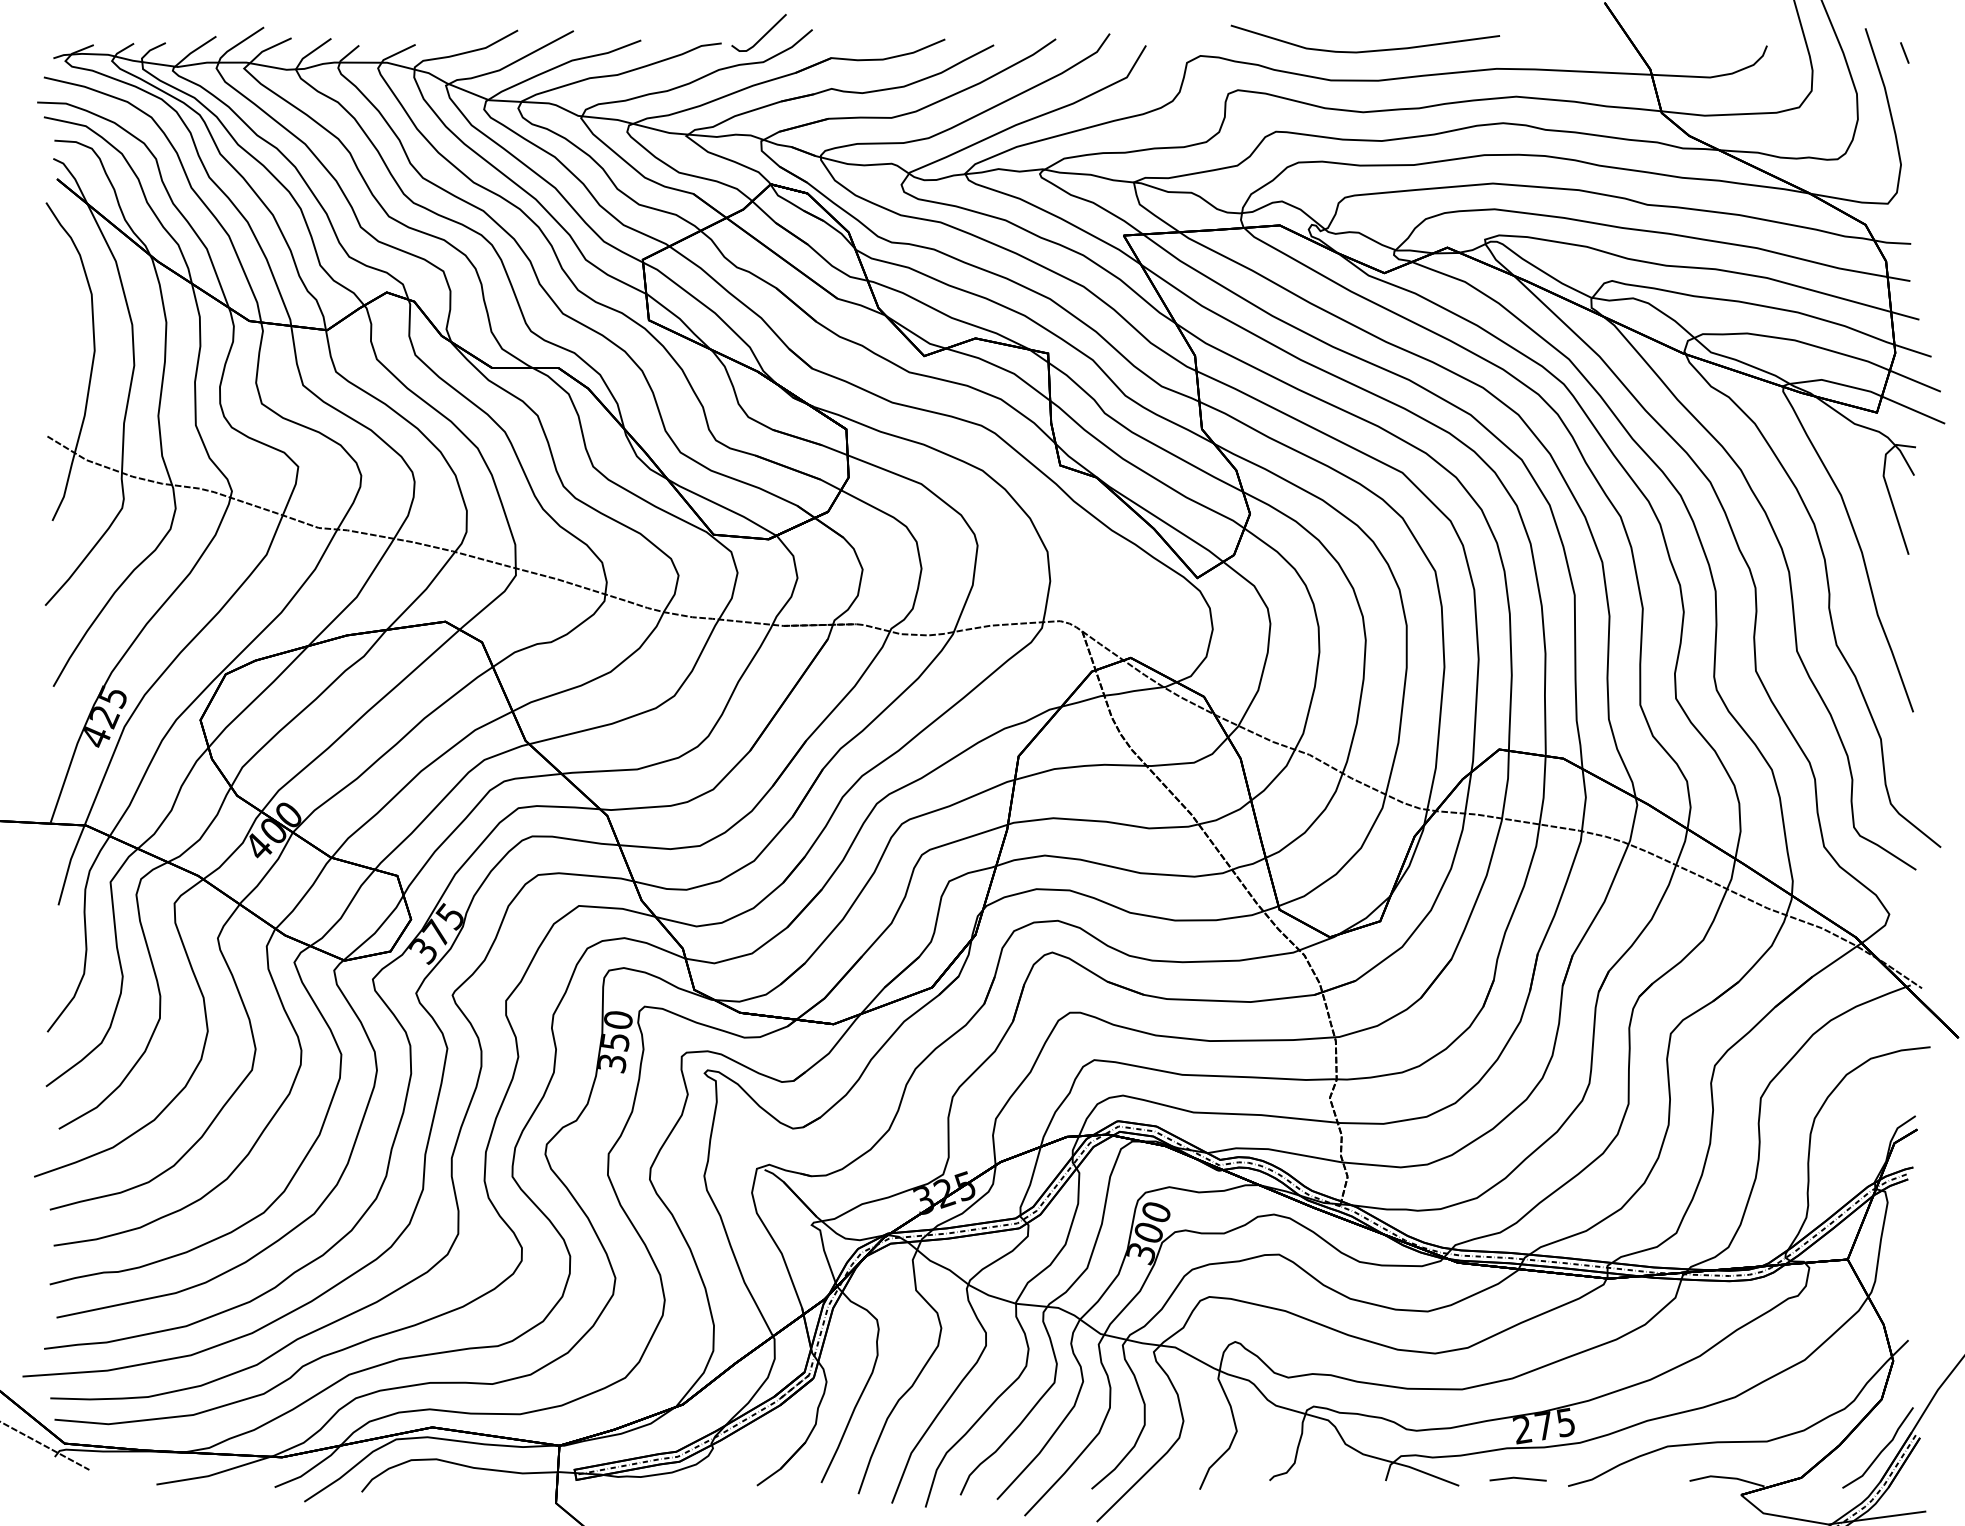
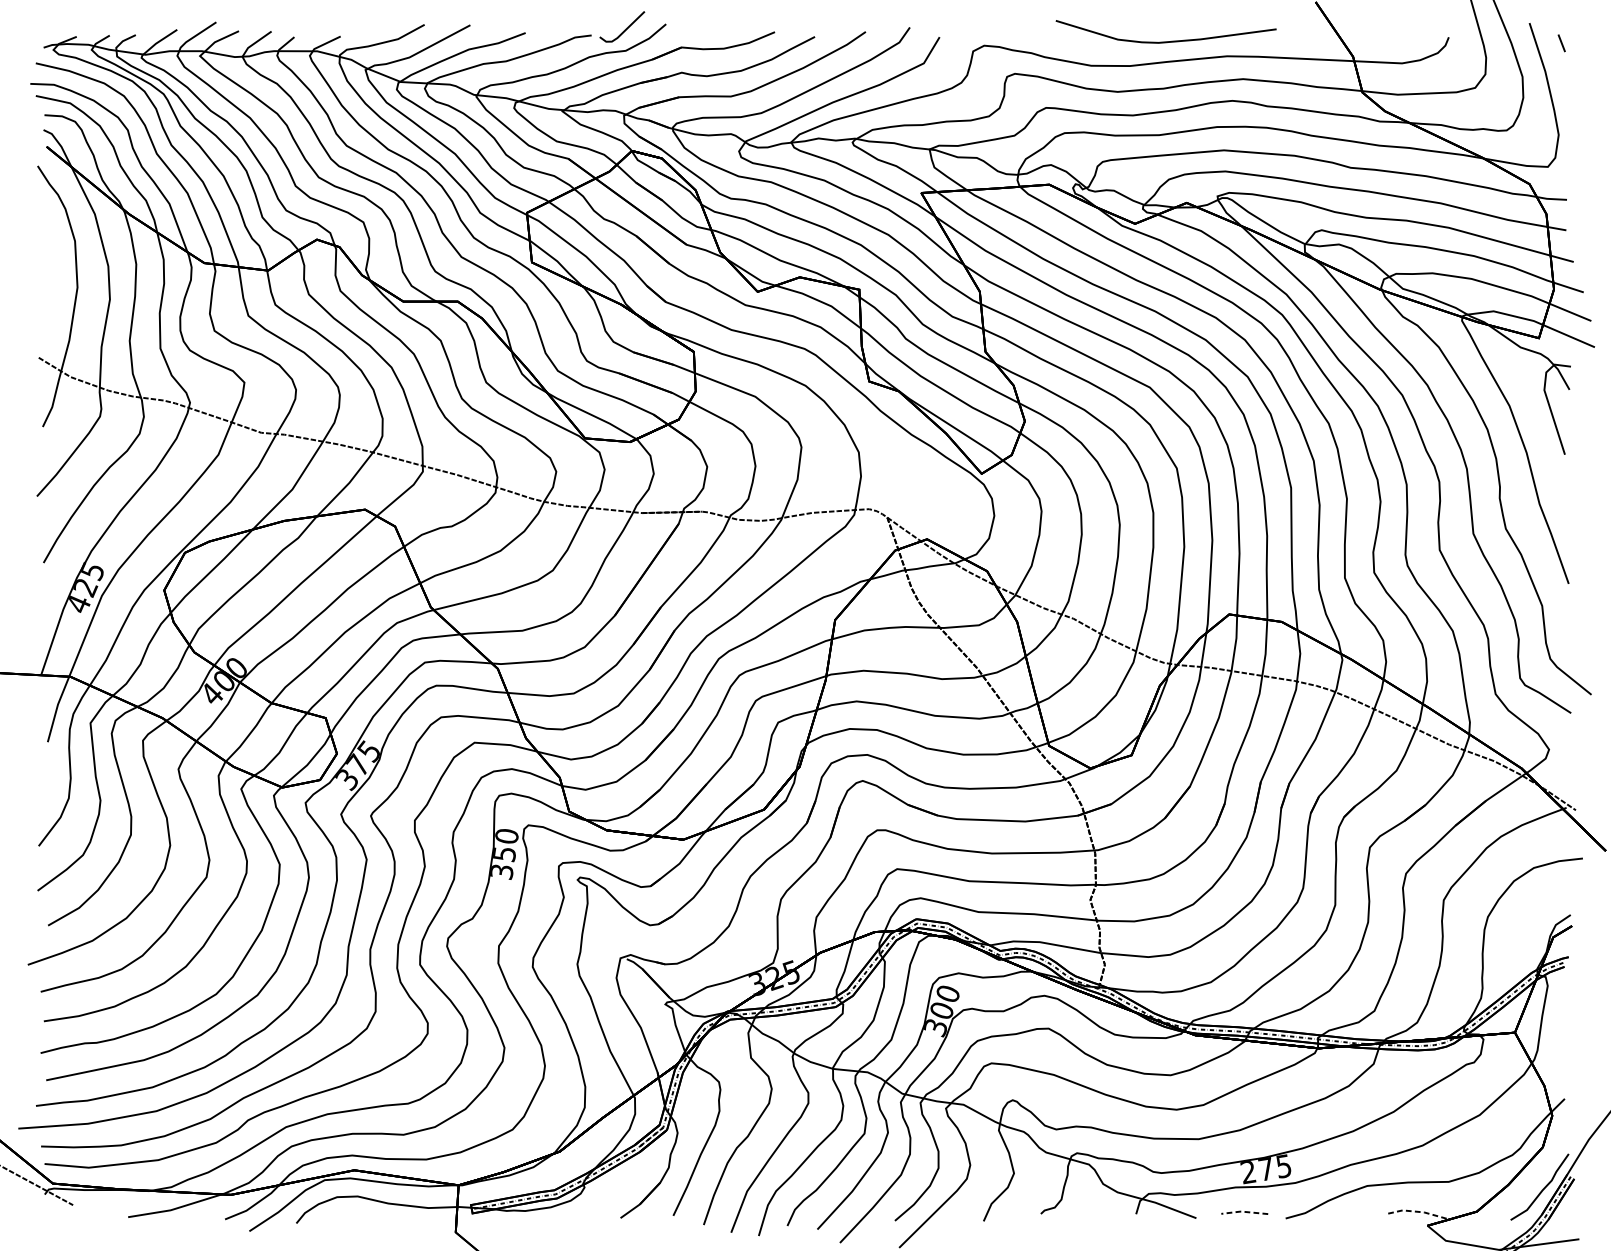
curve: (1365, 50) -> (1166, 41), moved
line: (1727, 1477) -> (1416, 1211), solid -> dashed
line: (1517, 1478) -> (1244, 1212), solid -> dashed

